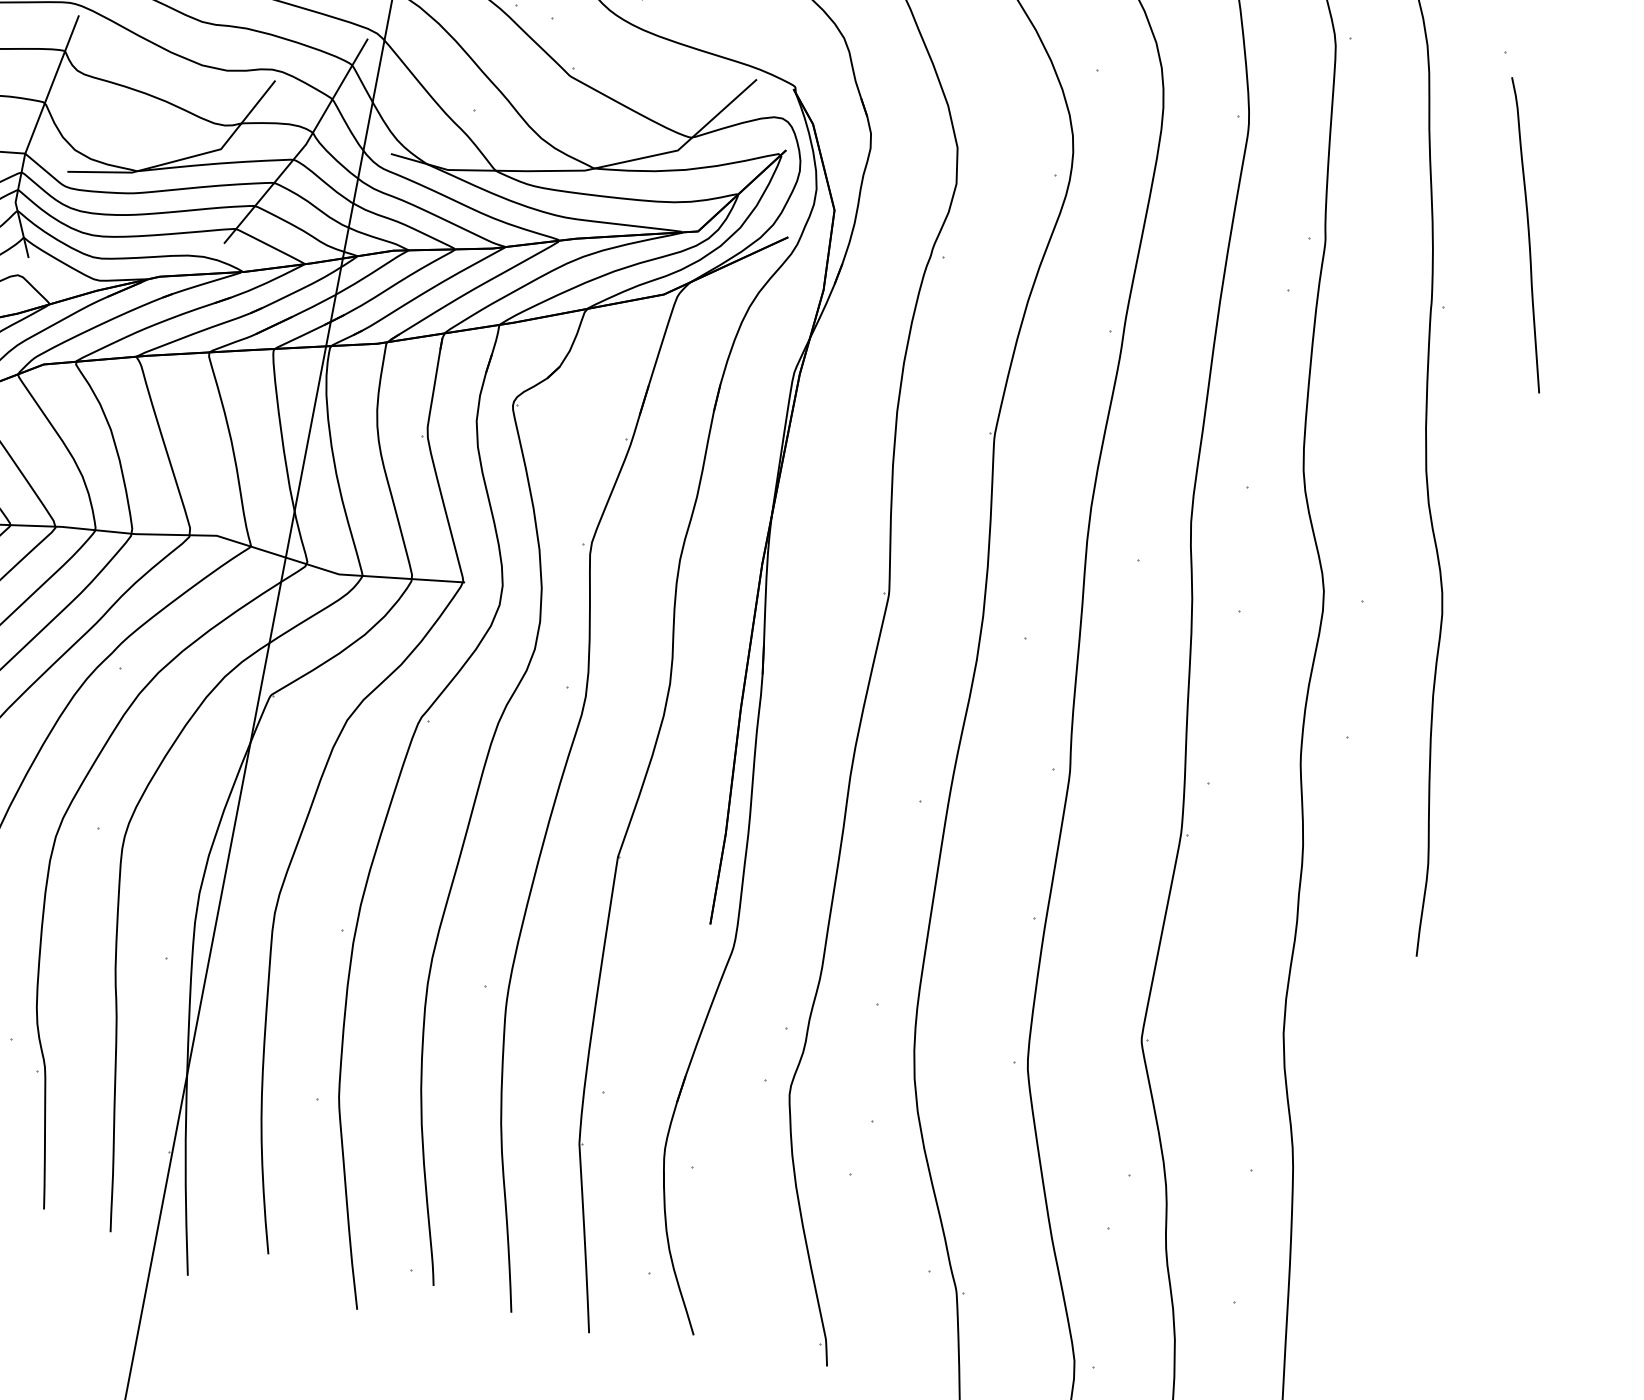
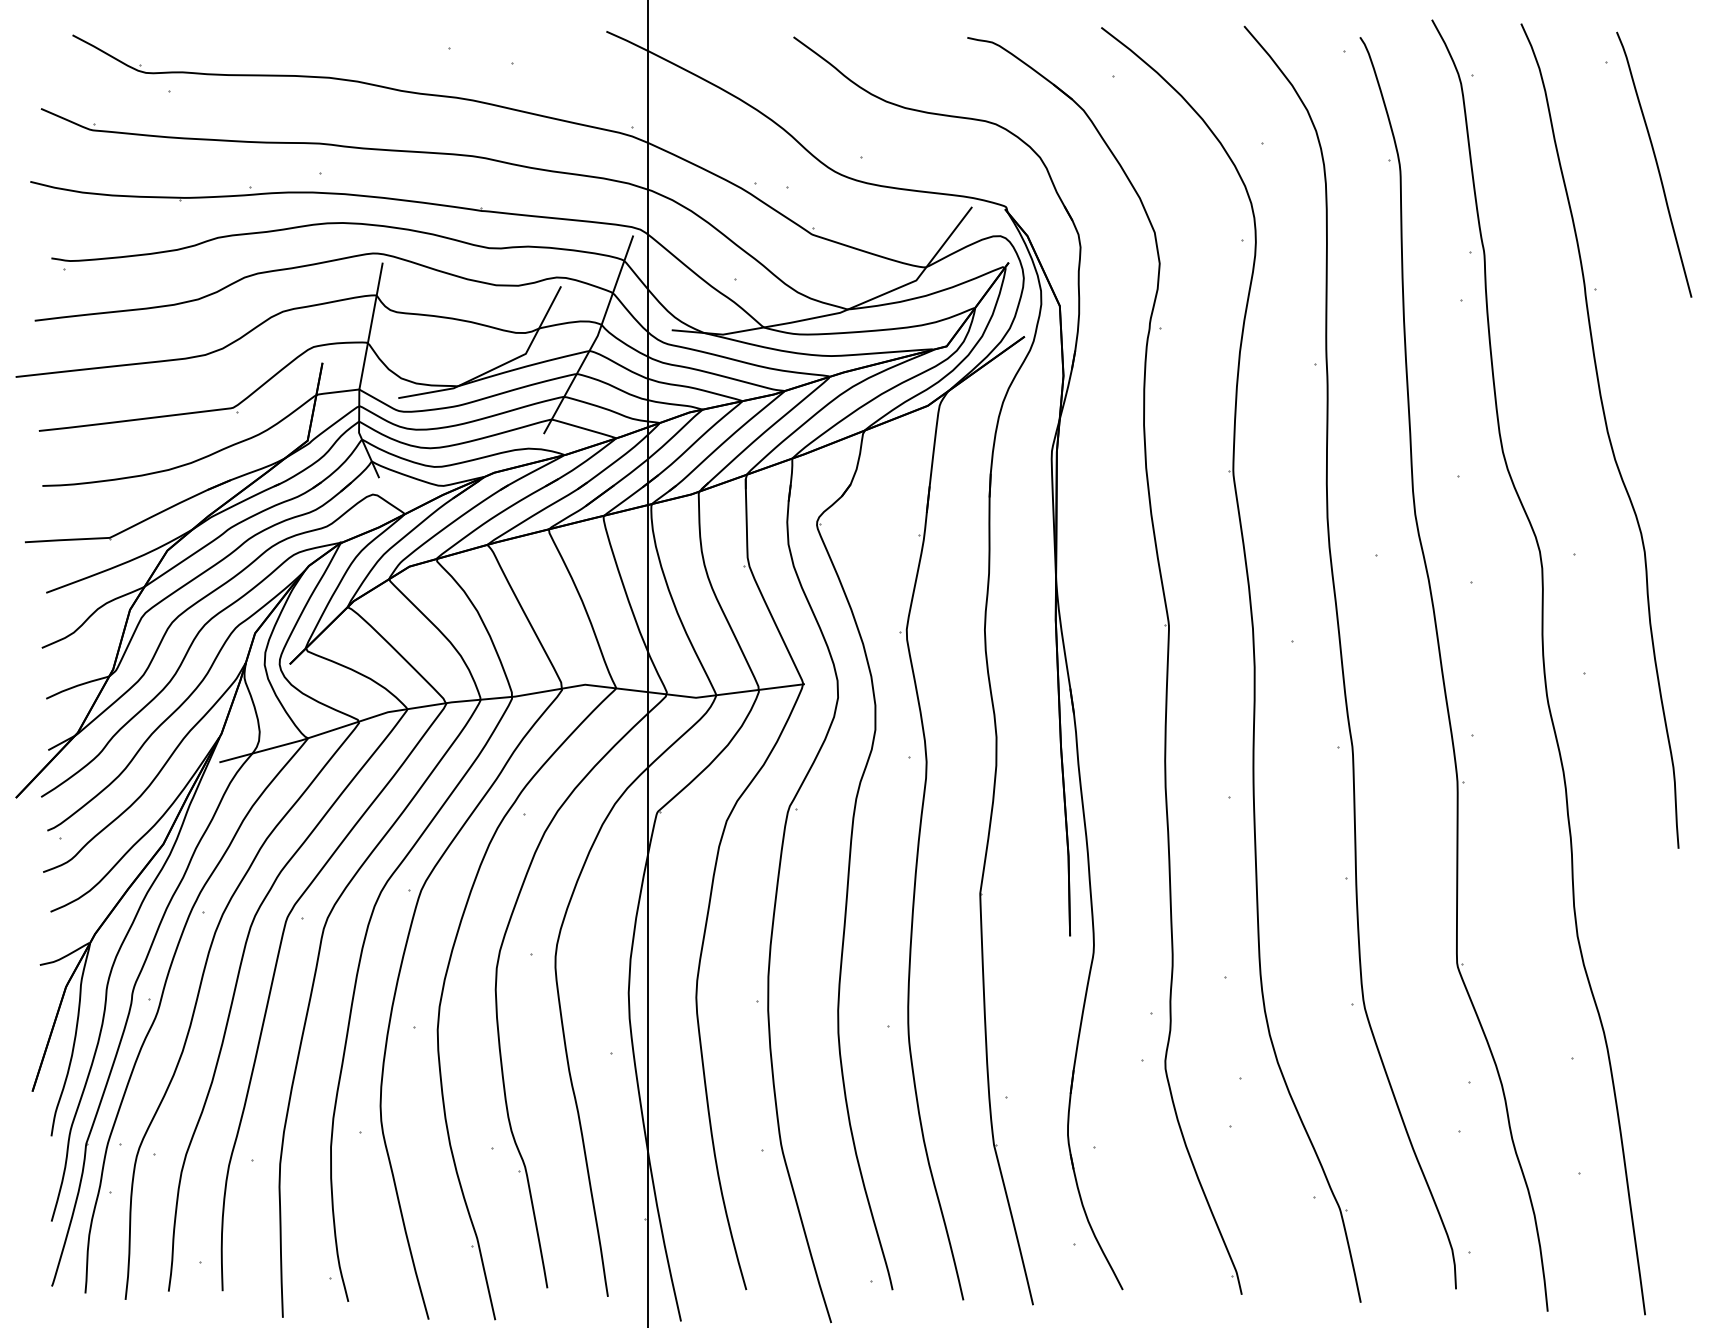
curve: (1528, 235) -> (1656, 164), moved

